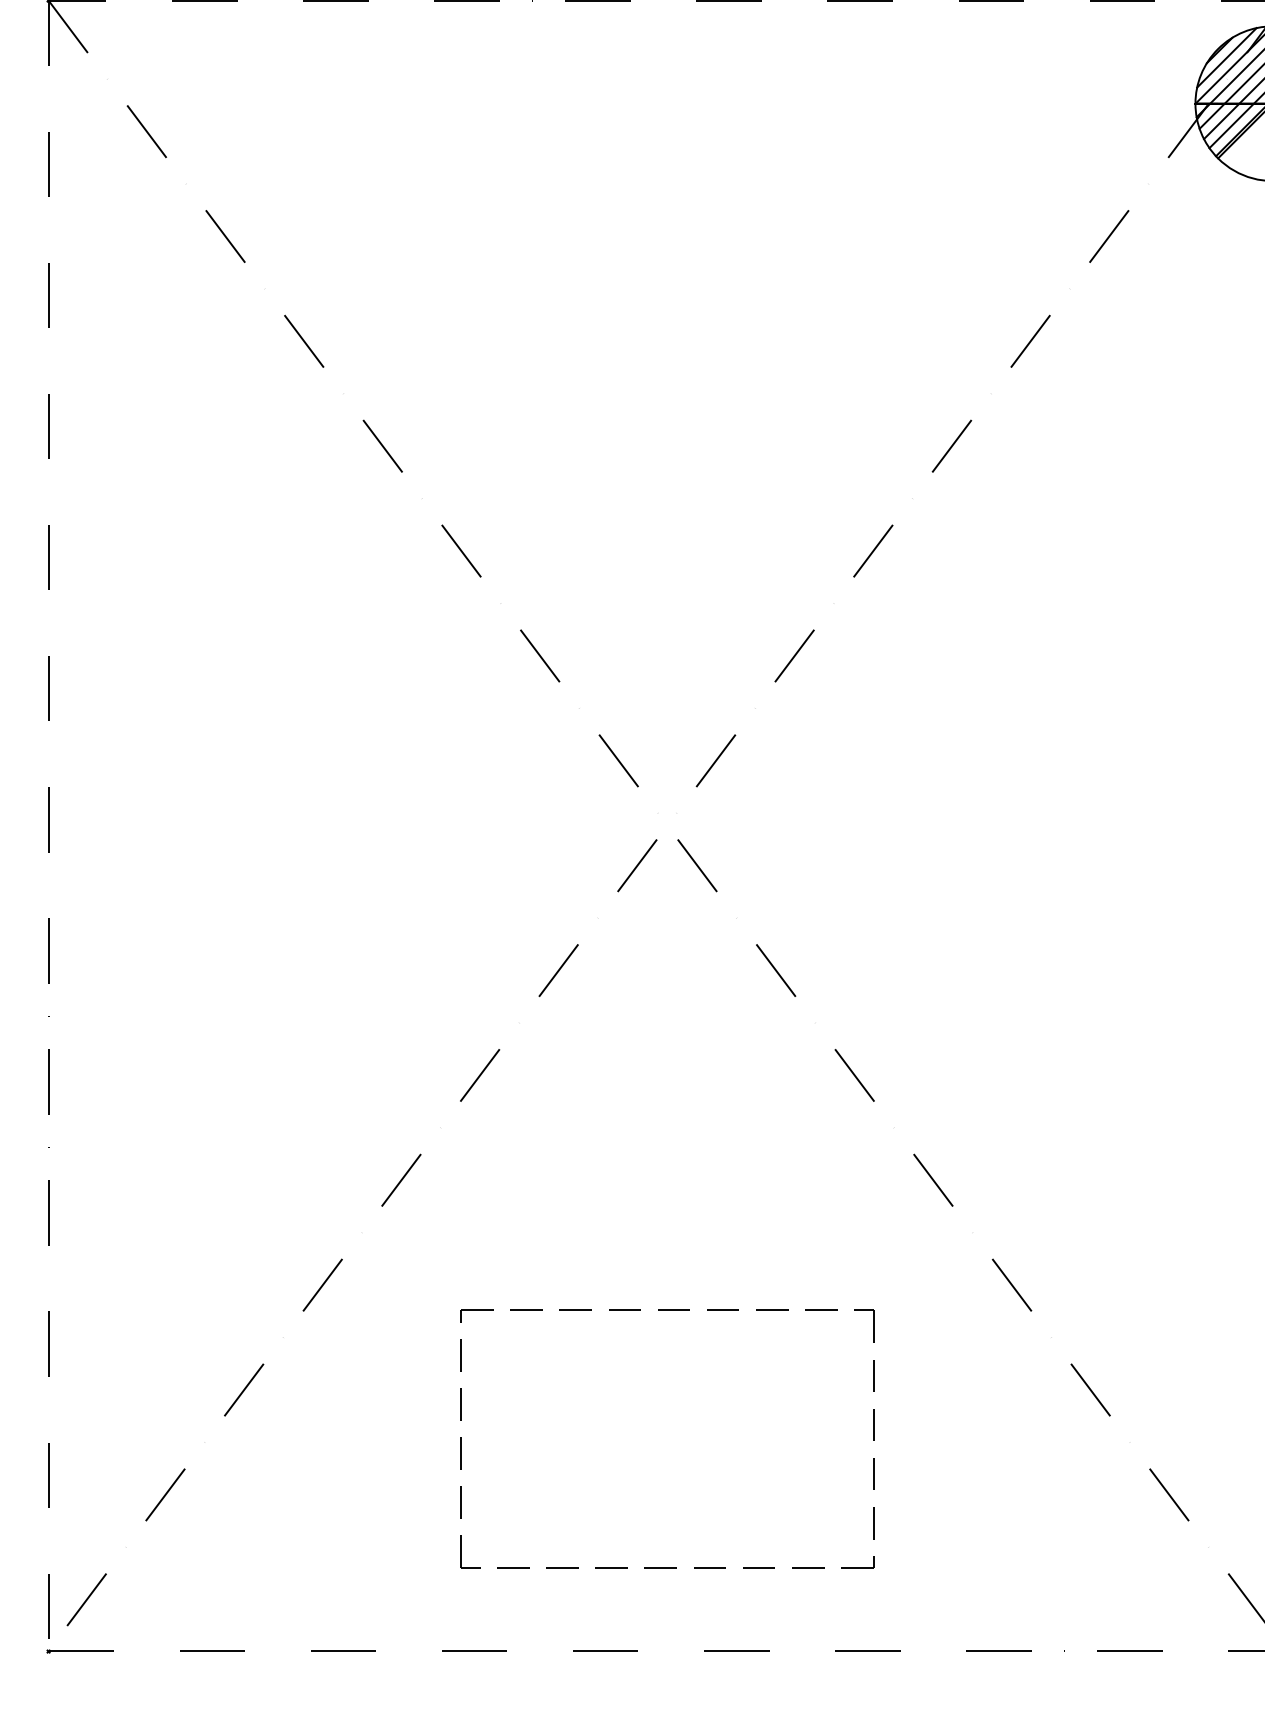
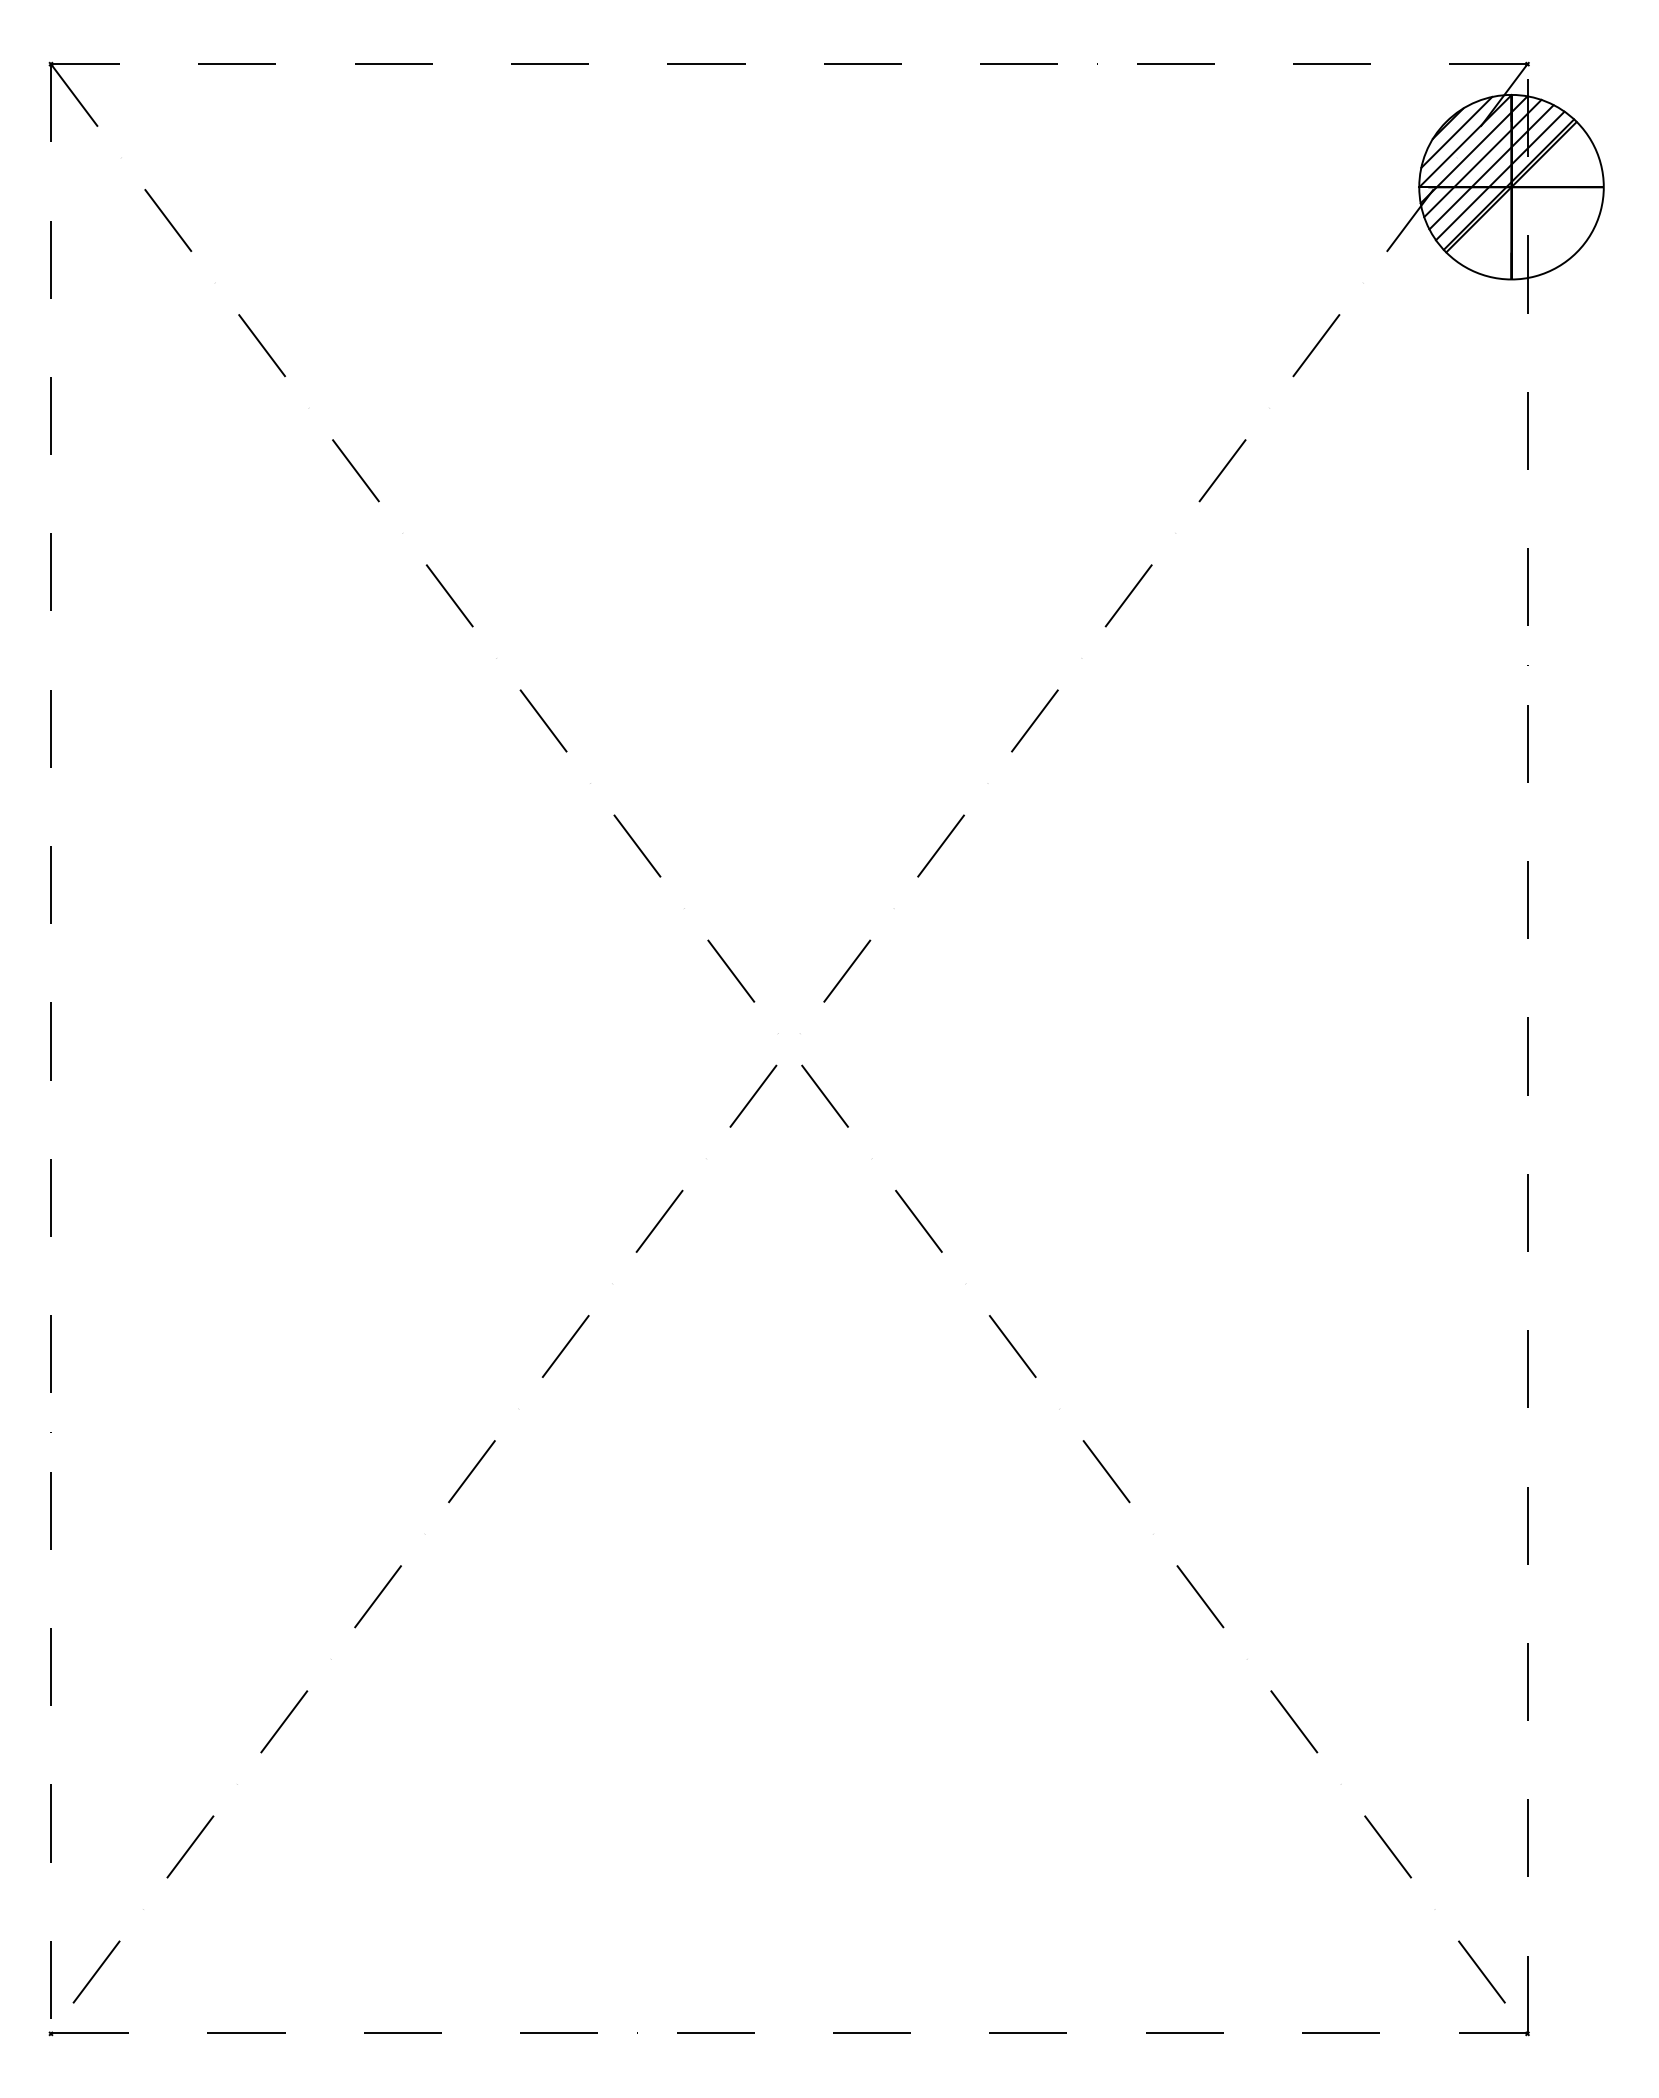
part: (666, 1310) -> (788, 1627), removed

